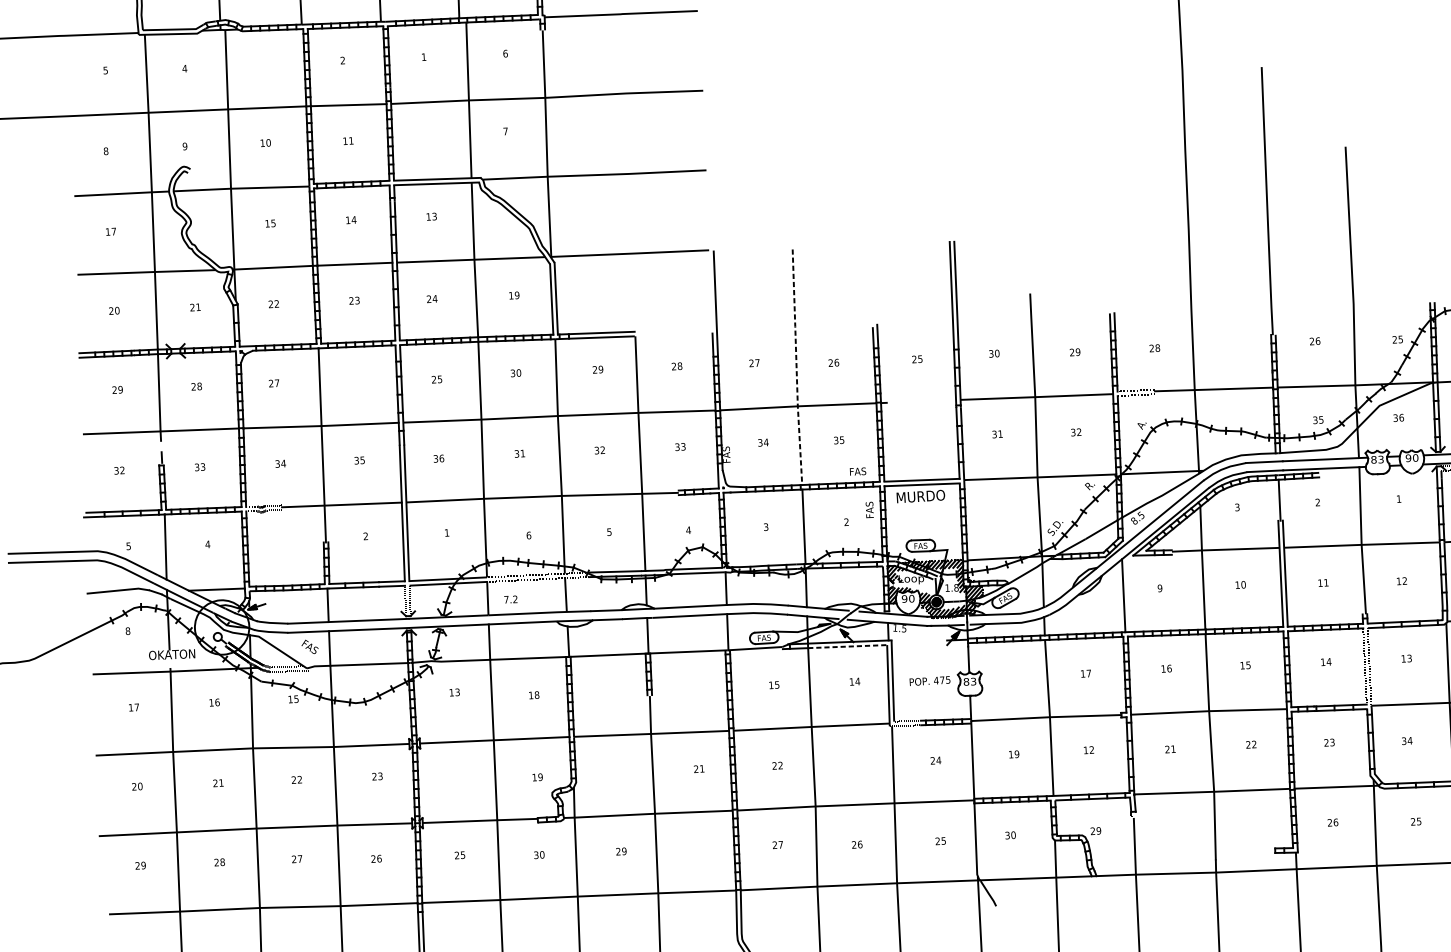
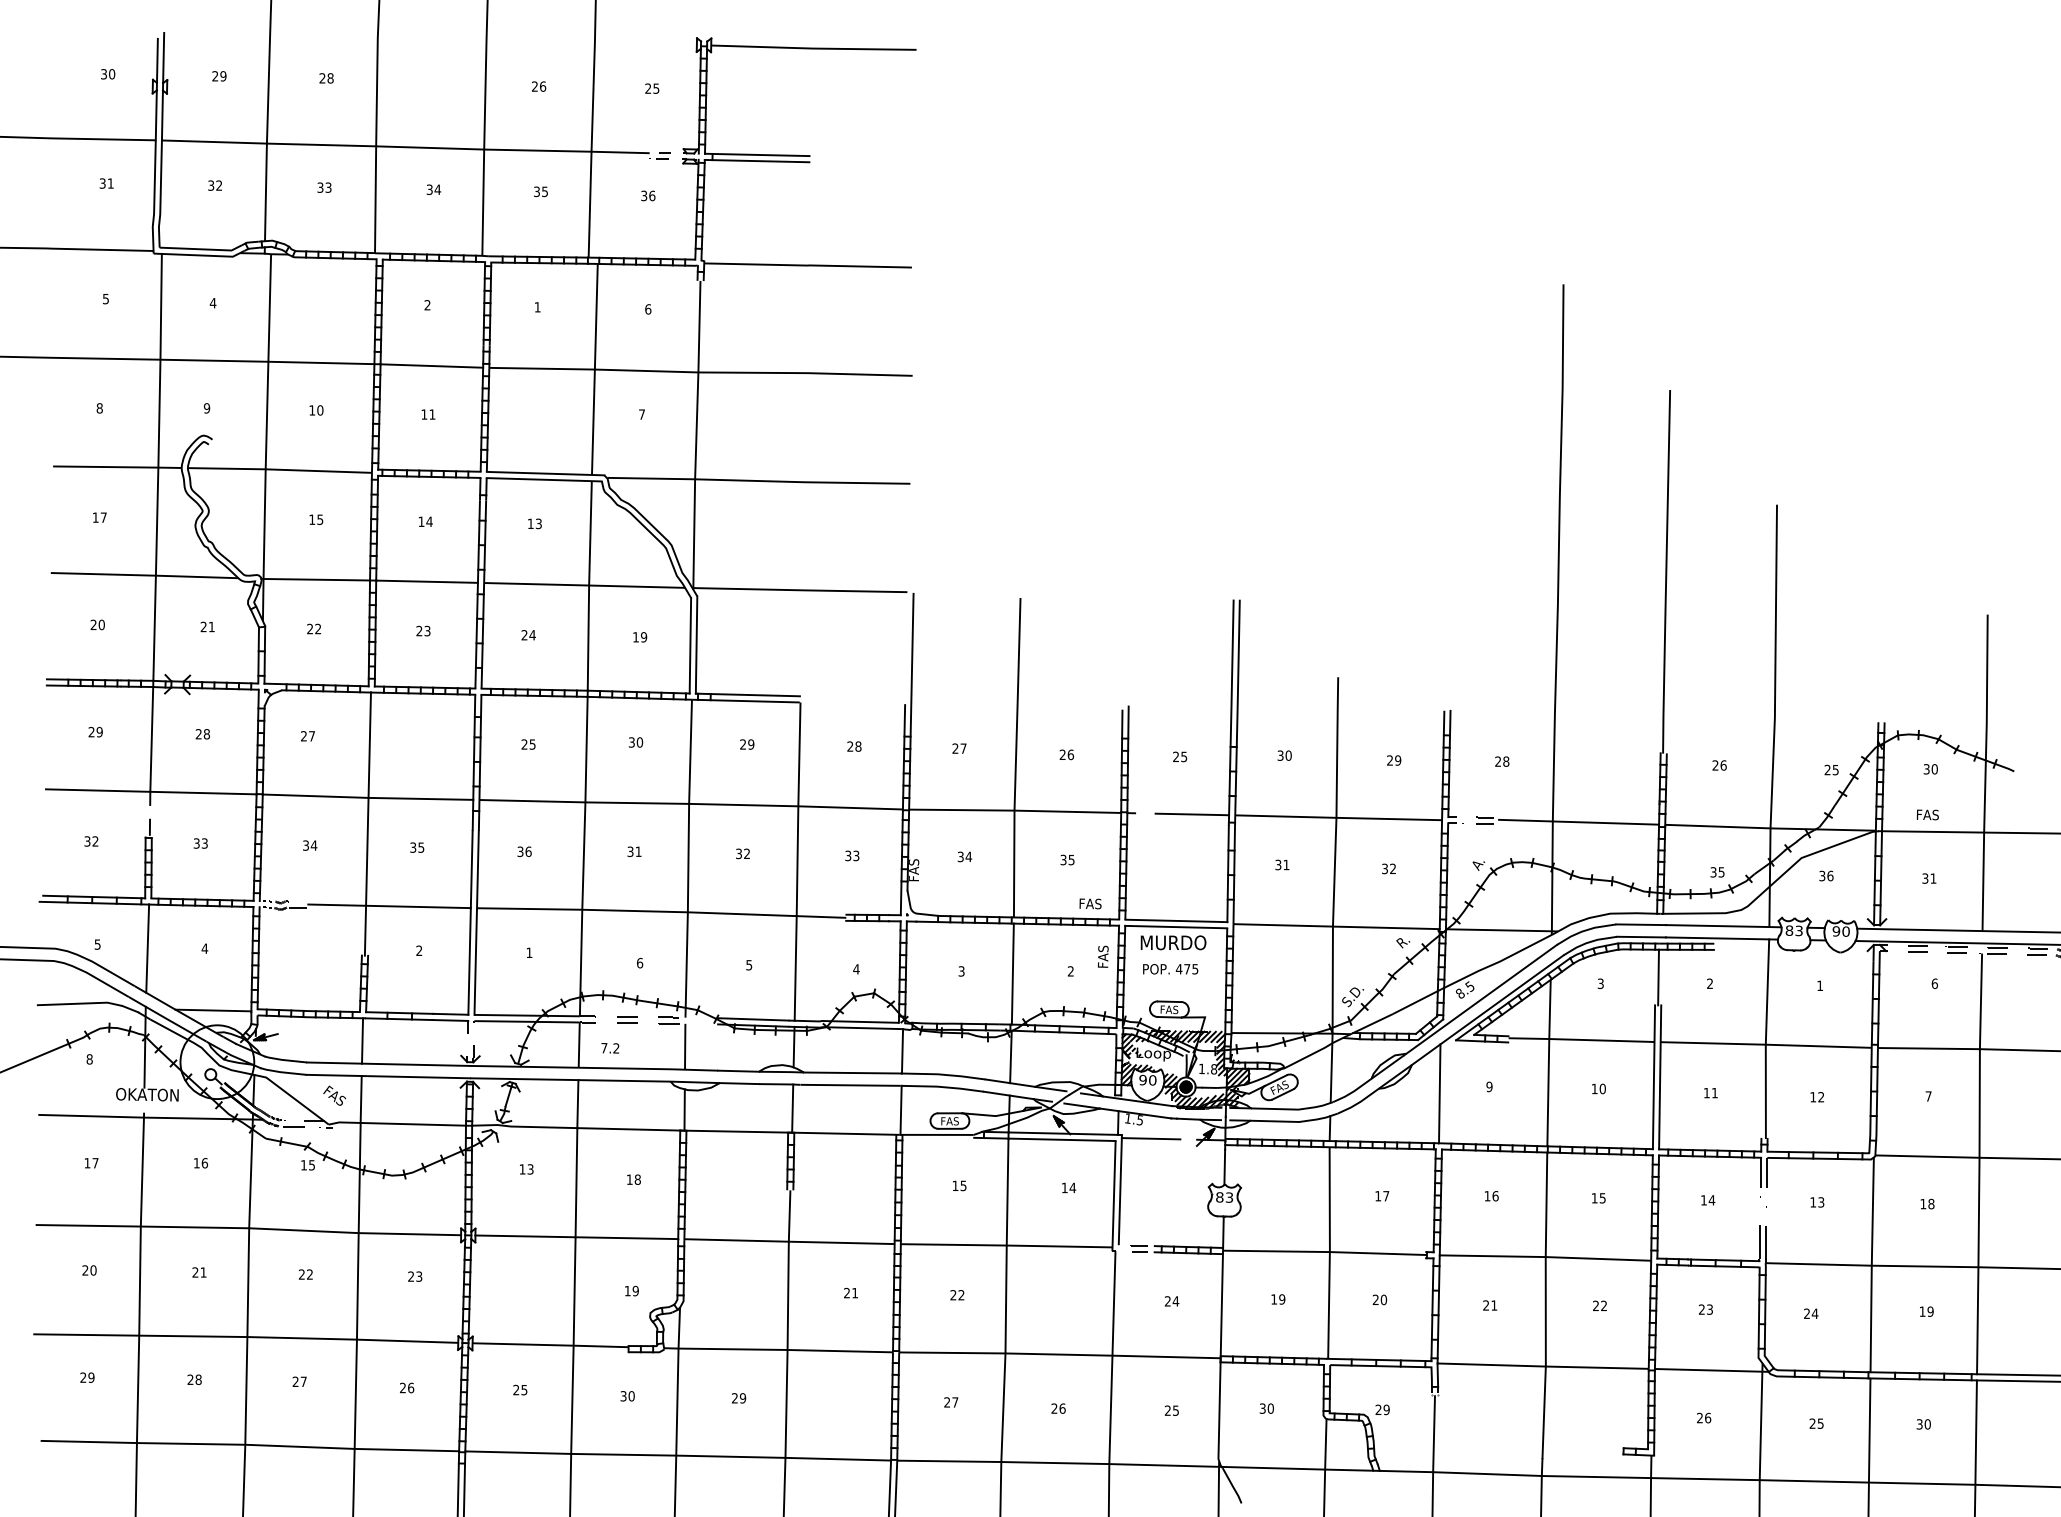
line: (796, 367) -> (1016, 757), dashed -> solid
line: (929, 401) -> (1192, 814), added
line: (912, 641) -> (1150, 1138), added
line: (847, 646) -> (1062, 1139), dashed -> solid
text: (929, 681) -> (1170, 969), moved
text: (1403, 741) -> (1806, 1314), 34 -> 24
text: (1088, 749) -> (1379, 1299), 12 -> 20

